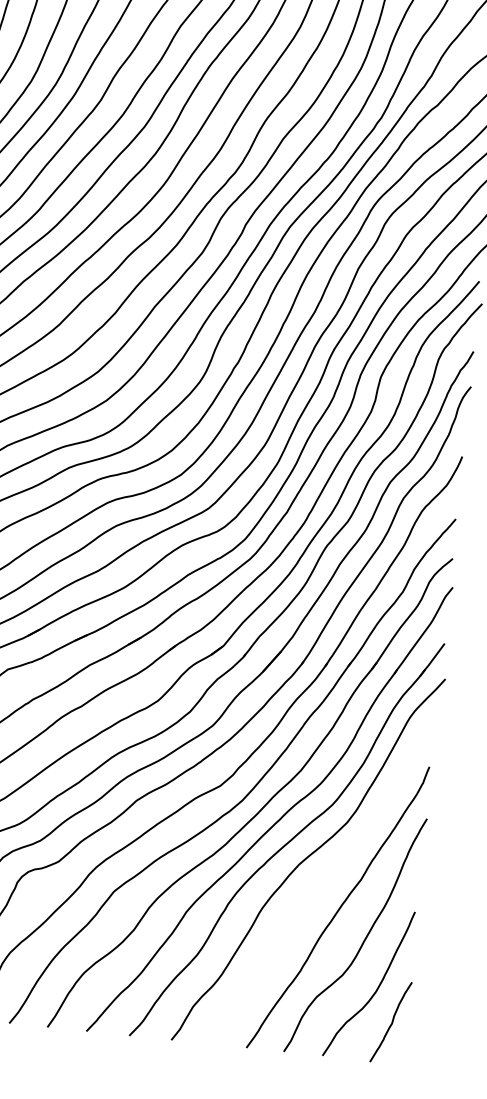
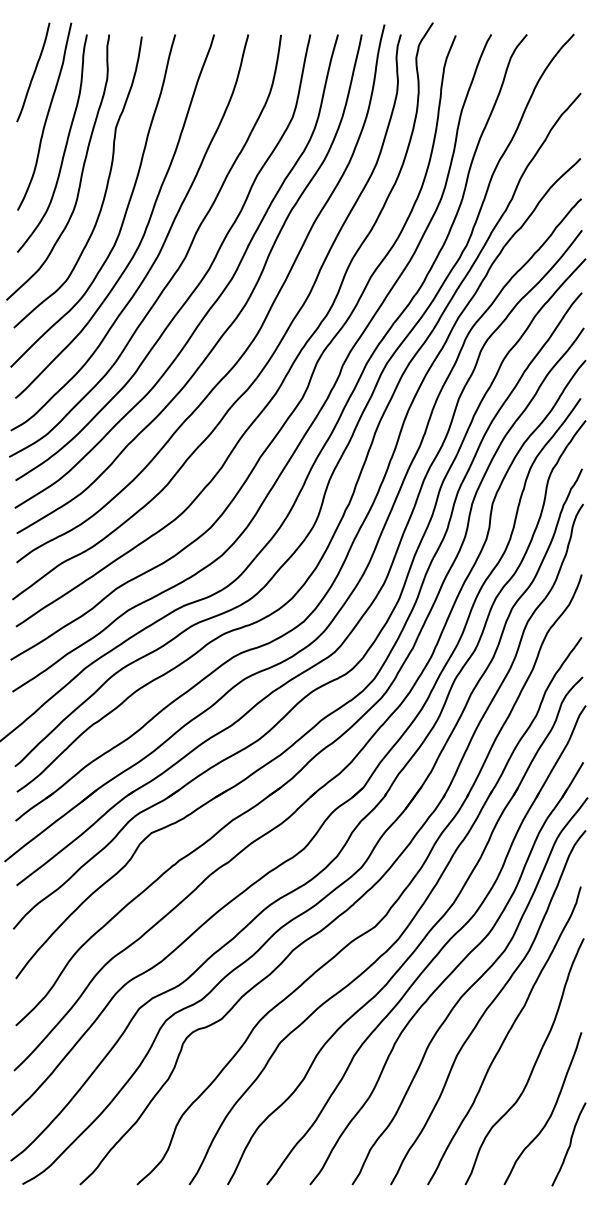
curve: (325, 877) -> (488, 1007), added

